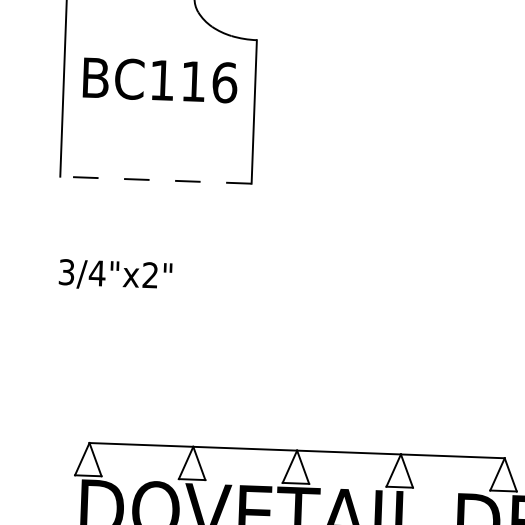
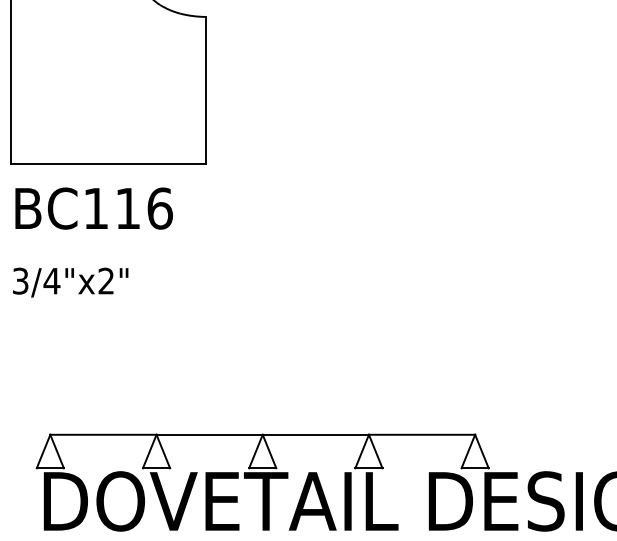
text: (159, 80) -> (93, 208), moved
line: (156, 179) -> (108, 163), dashed -> solid
text: (115, 275) -> (70, 282), moved

